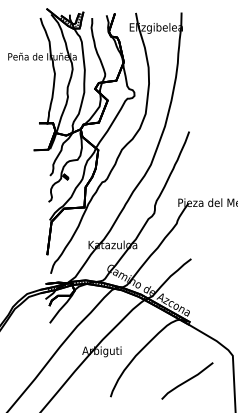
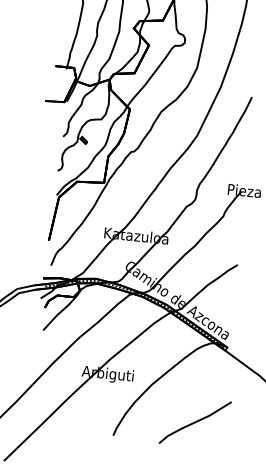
line: (187, 380) -> (195, 421), moved

